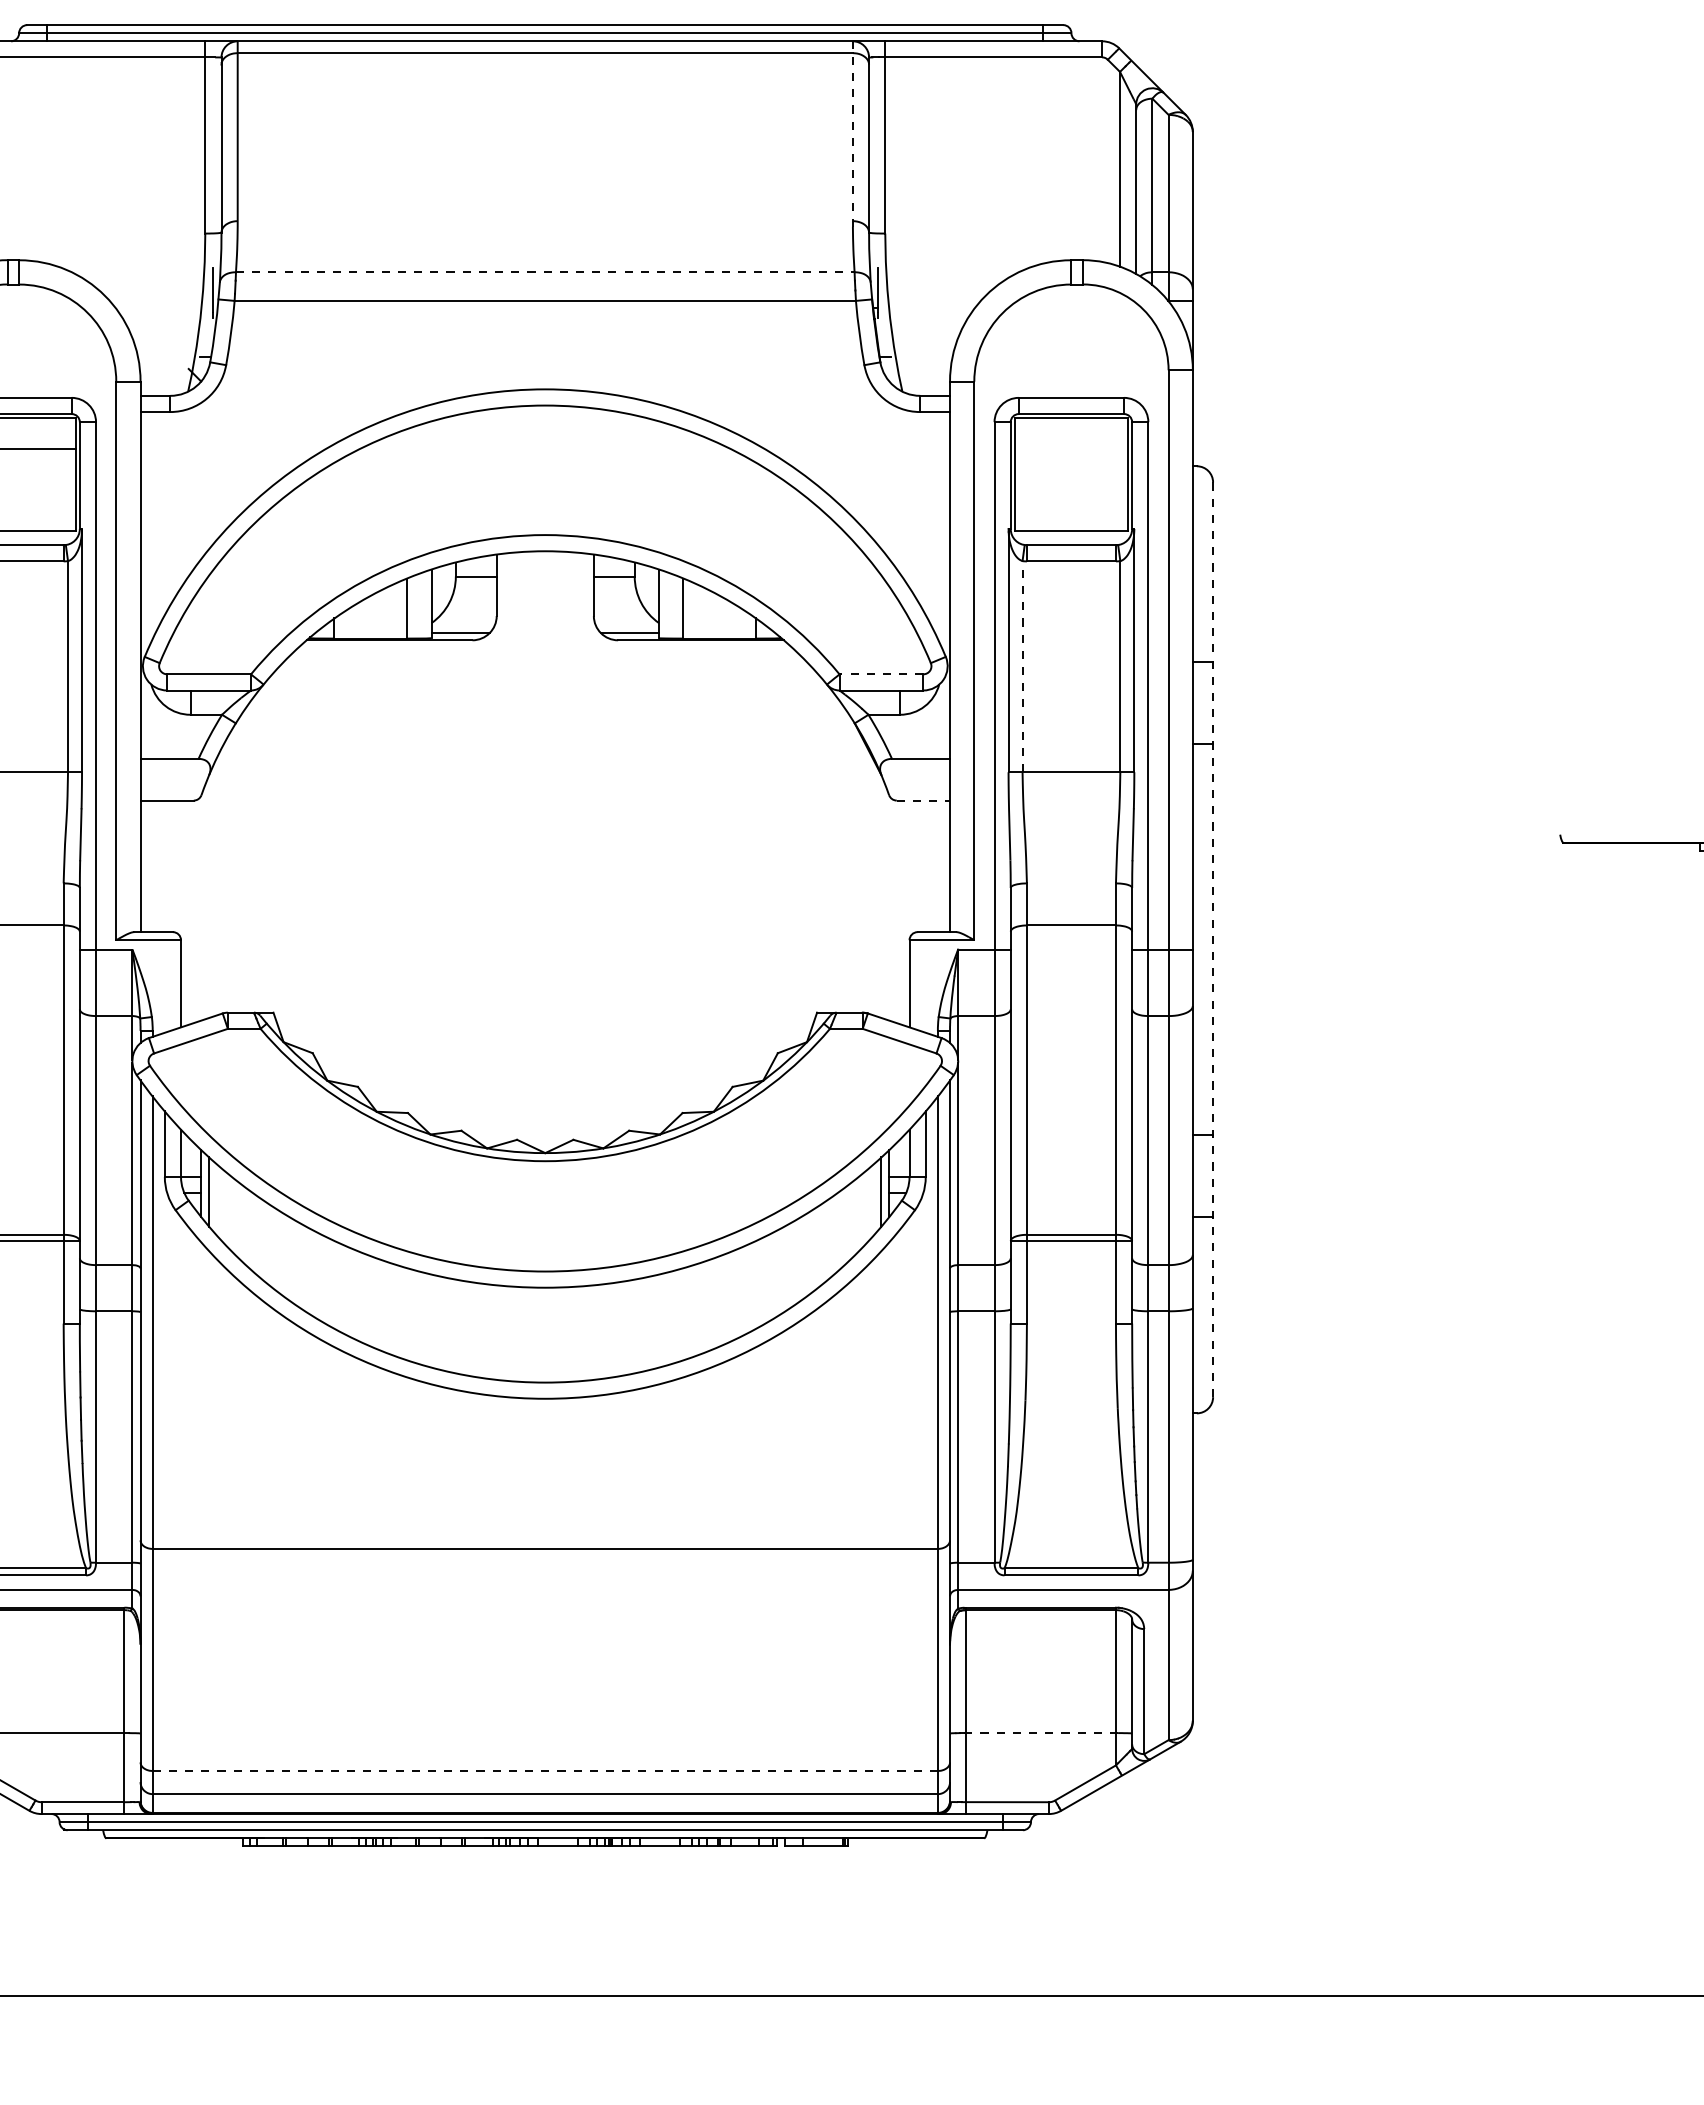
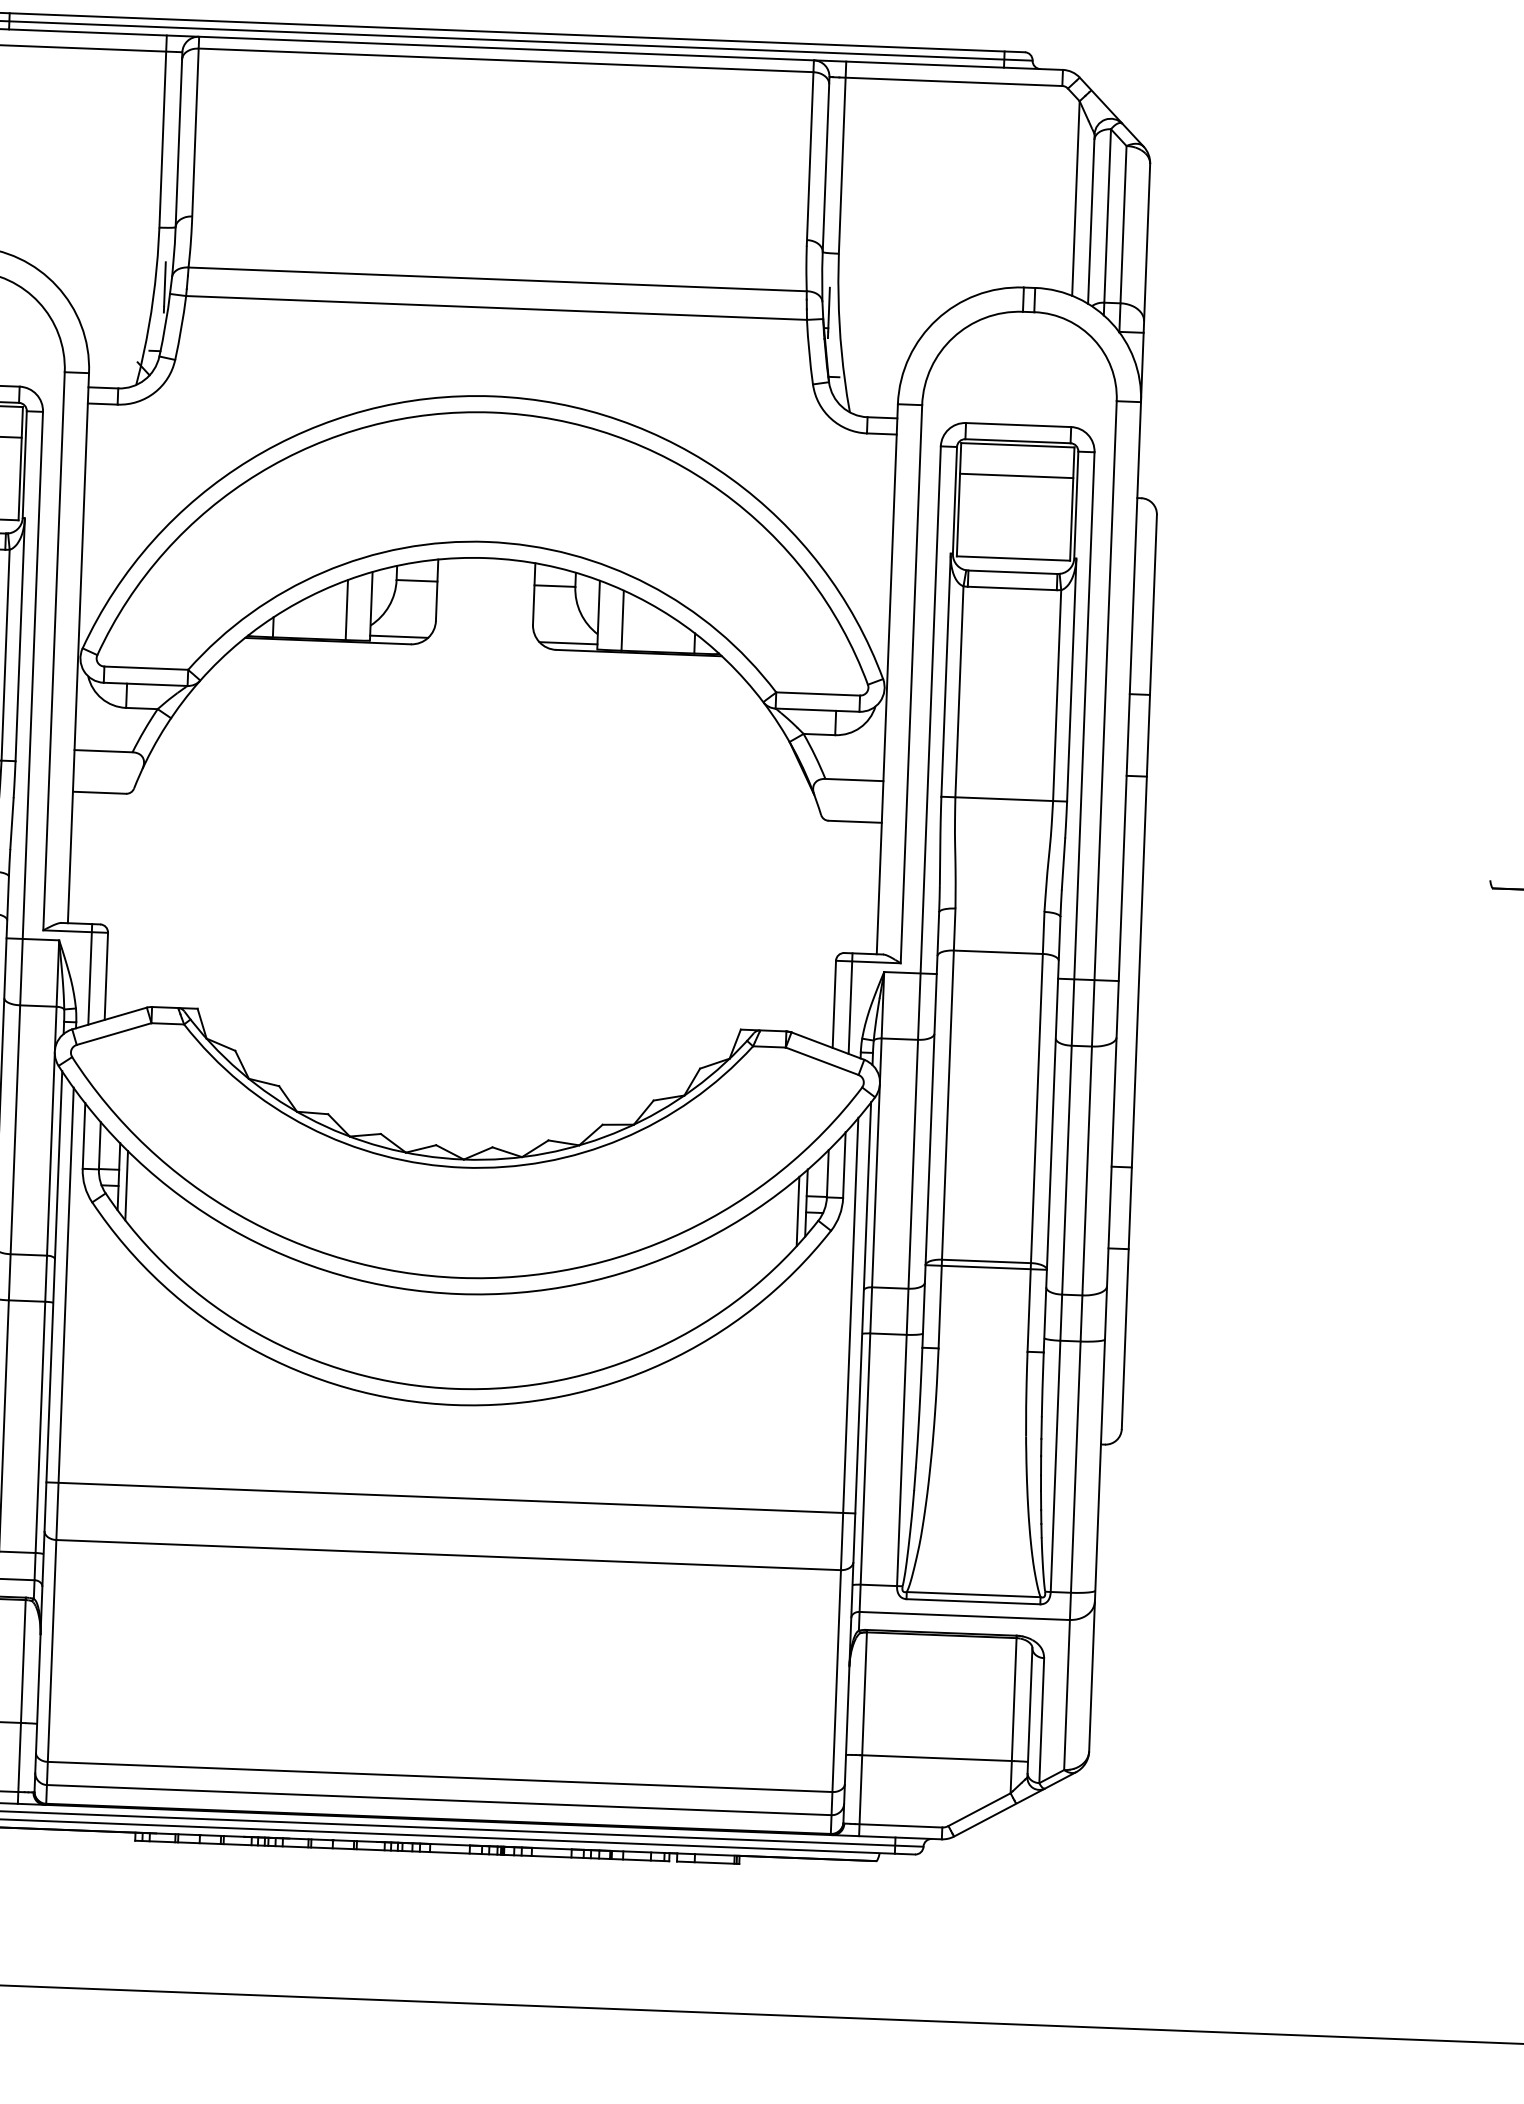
line: (852, 134) -> (809, 153), dashed -> solid
line: (545, 272) -> (497, 279), dashed -> solid
line: (1071, 448) -> (1016, 475), added
line: (1022, 666) -> (959, 691), dashed -> solid
line: (881, 674) -> (818, 694), dashed -> solid
line: (923, 800) -> (855, 821), dashed -> solid
line: (1213, 939) -> (1139, 971), dashed -> solid
line: (164, 982) -> (89, 974), added
line: (925, 982) -> (850, 1003), added
line: (545, 1491) -> (451, 1497), added
line: (1041, 1733) -> (937, 1758), dashed -> solid
line: (545, 1770) -> (440, 1776), dashed -> solid

